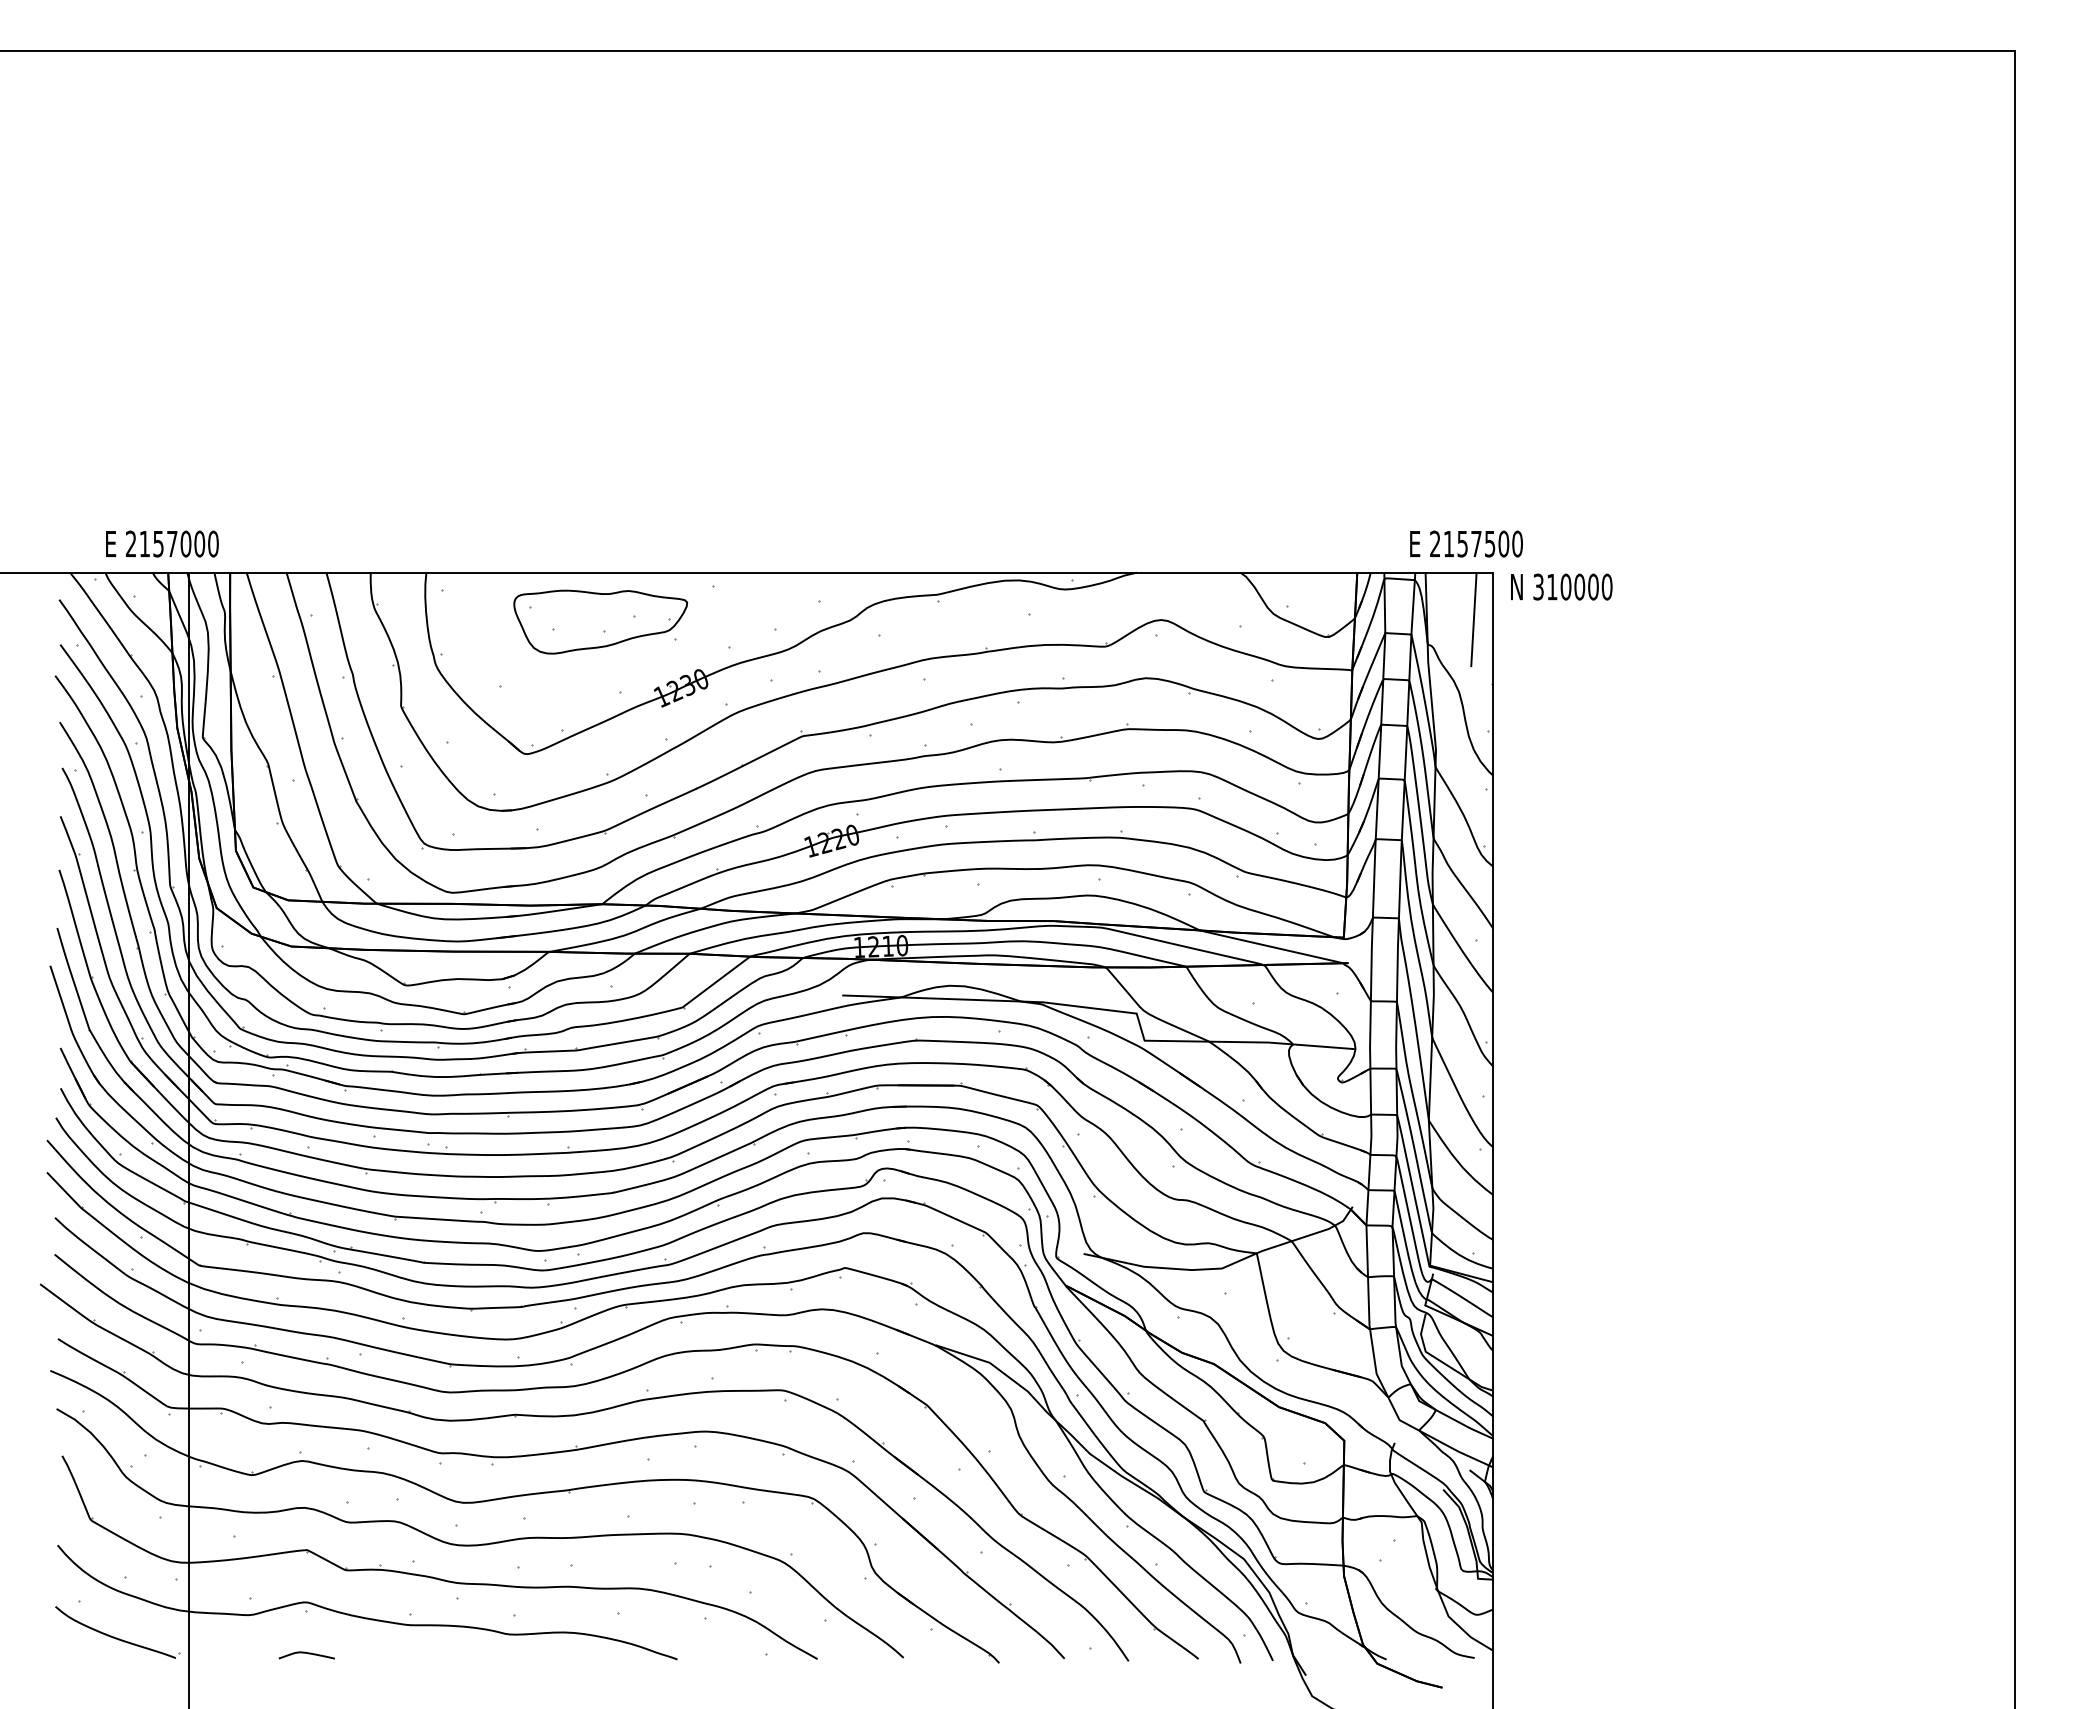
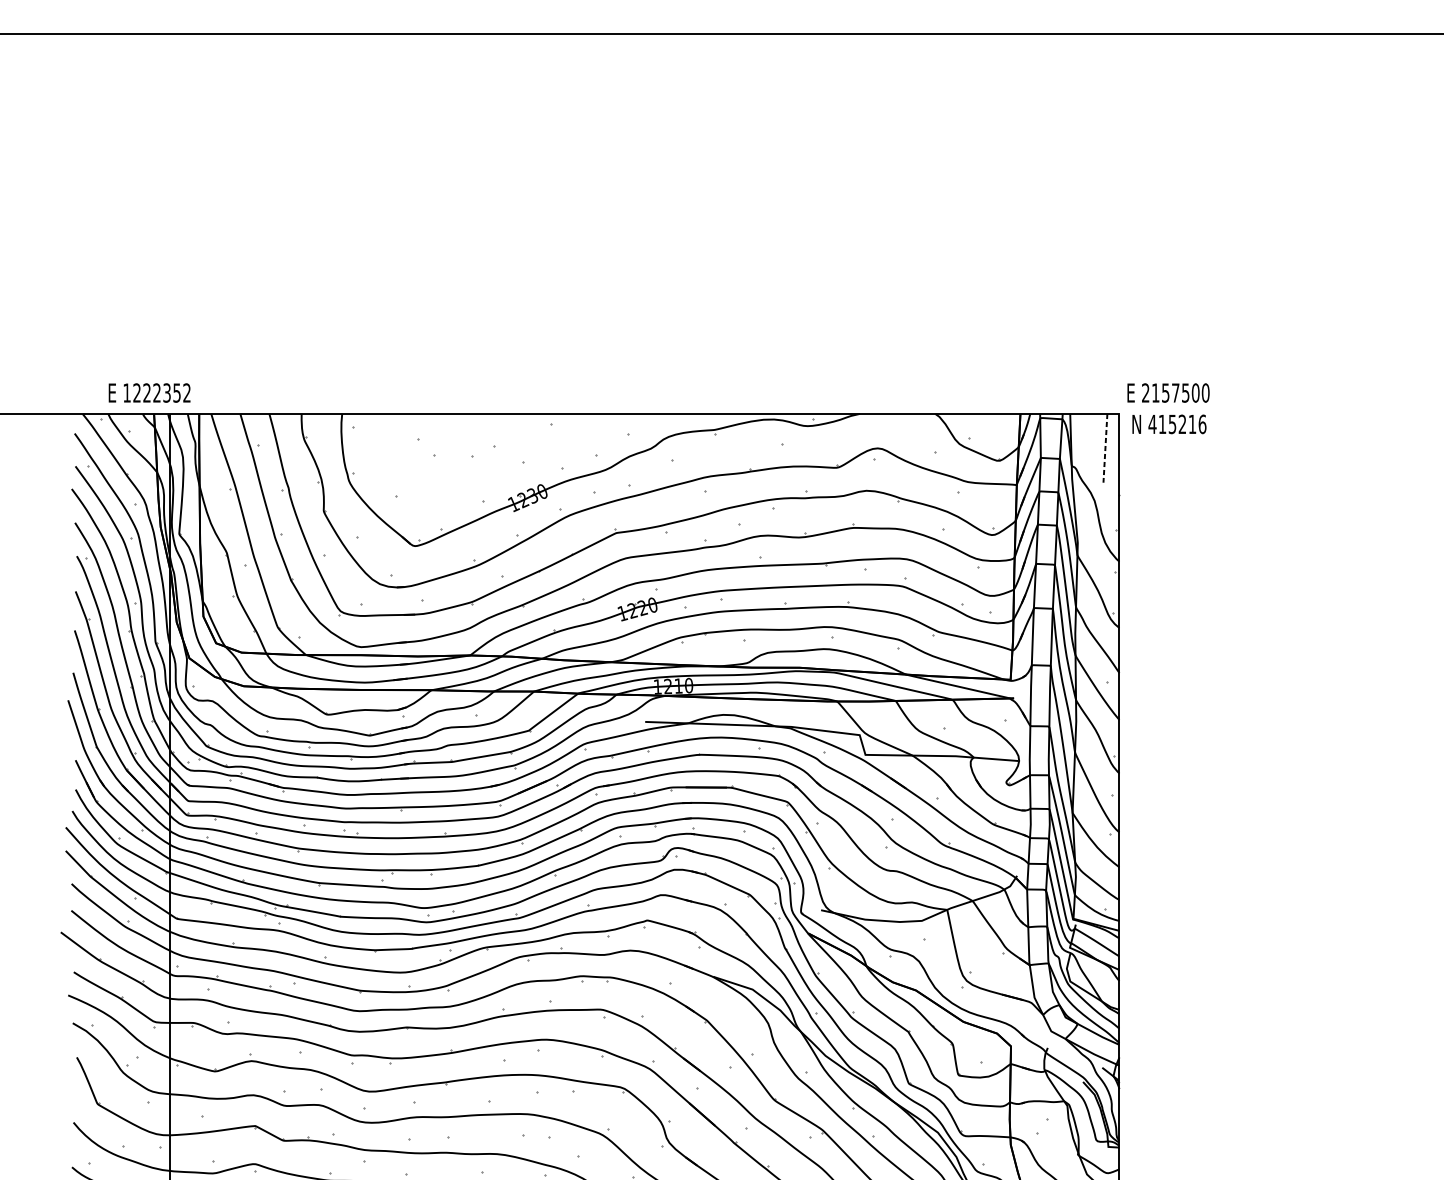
text: (172, 543) -> (157, 392), 2157000 -> 1222352
text: (1466, 543) -> (1168, 392), moved
text: (1572, 586) -> (1177, 423), 310000 -> 415216
line: (1473, 620) -> (1105, 448), solid -> dashed
part: (600, 621) -> (469, 449), removed

